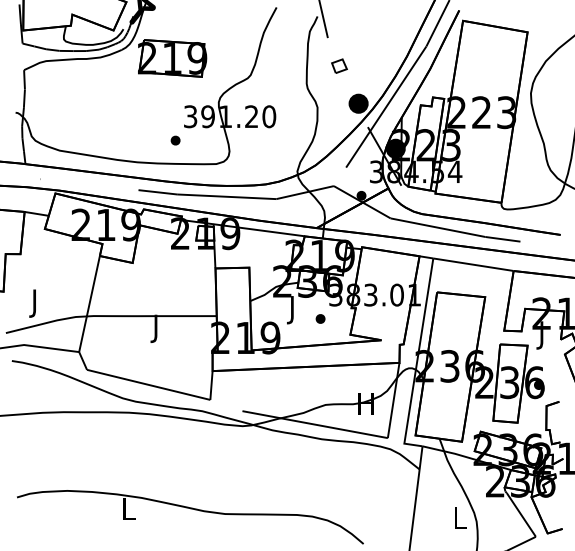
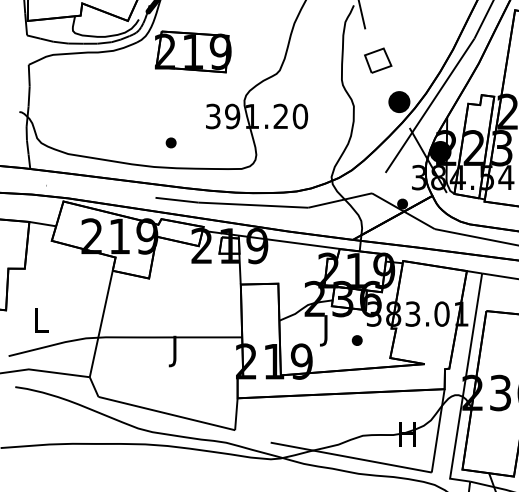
part: (339, 65) -> (378, 59), size x1.6
part: (175, 140) -> (171, 142), moved
text: (35, 303) -> (41, 323), J -> L

